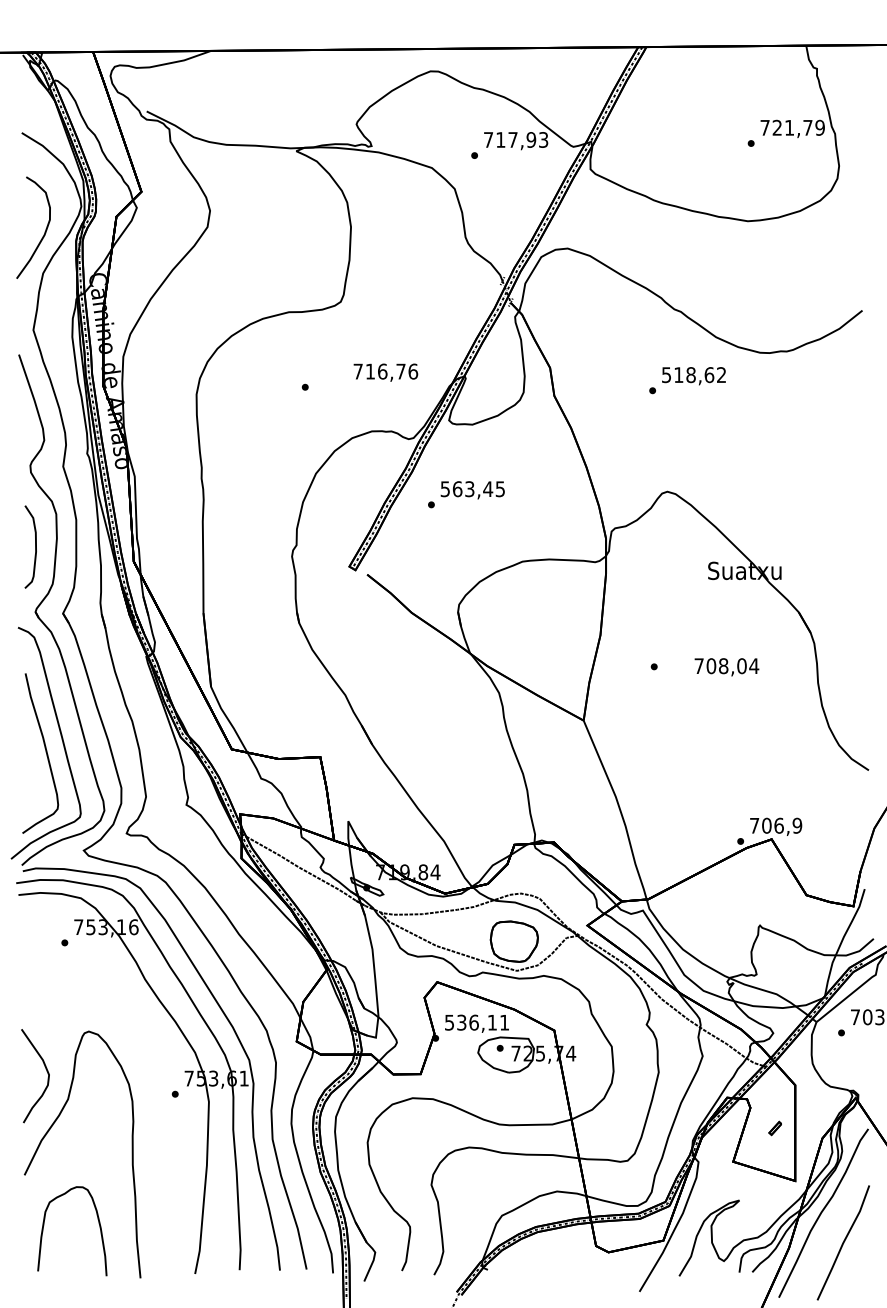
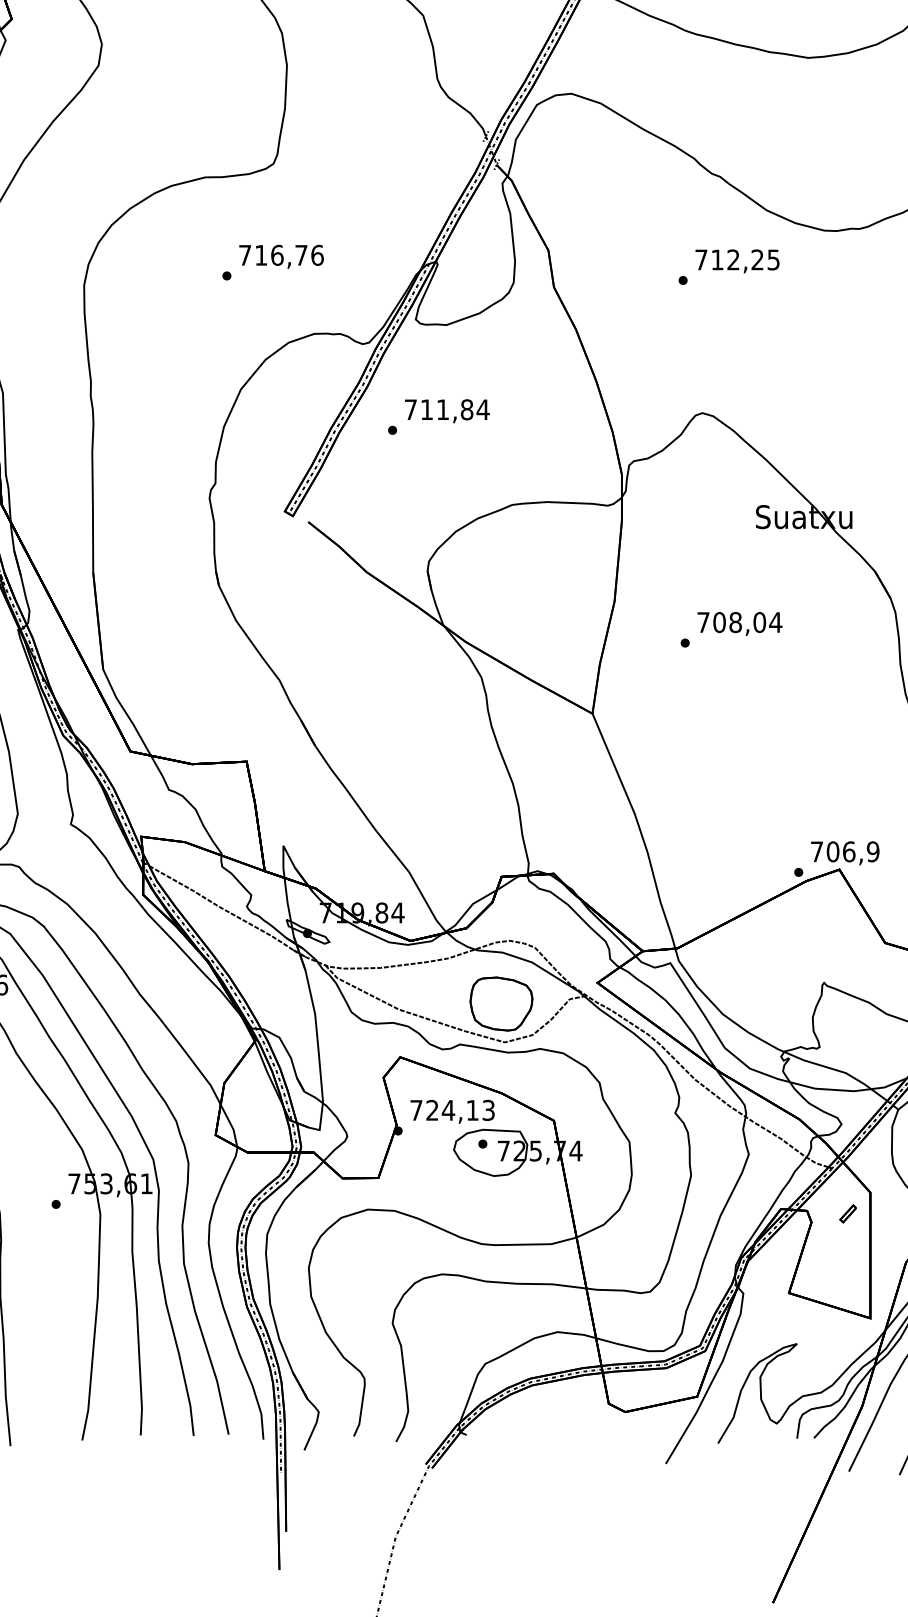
text: (385, 372) -> (281, 256), moved
text: (694, 375) -> (738, 260), 518,62 -> 712,25
text: (472, 489) -> (446, 410), 563,45 -> 711,84
text: (726, 667) -> (739, 624), moved
text: (477, 1022) -> (453, 1110), 536,11 -> 724,13
part: (774, 1128) -> (847, 1213), moved

